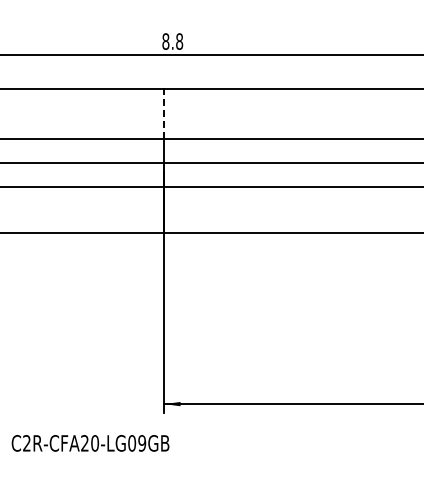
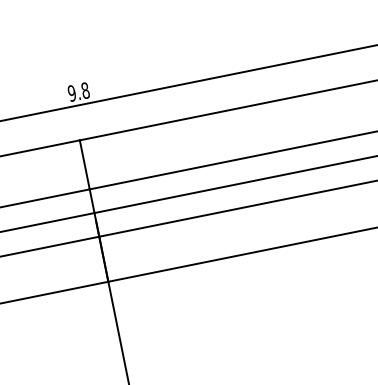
text: (165, 41) -> (71, 93), 8.8 -> 9.8
line: (164, 113) -> (84, 164), dashed -> solid

